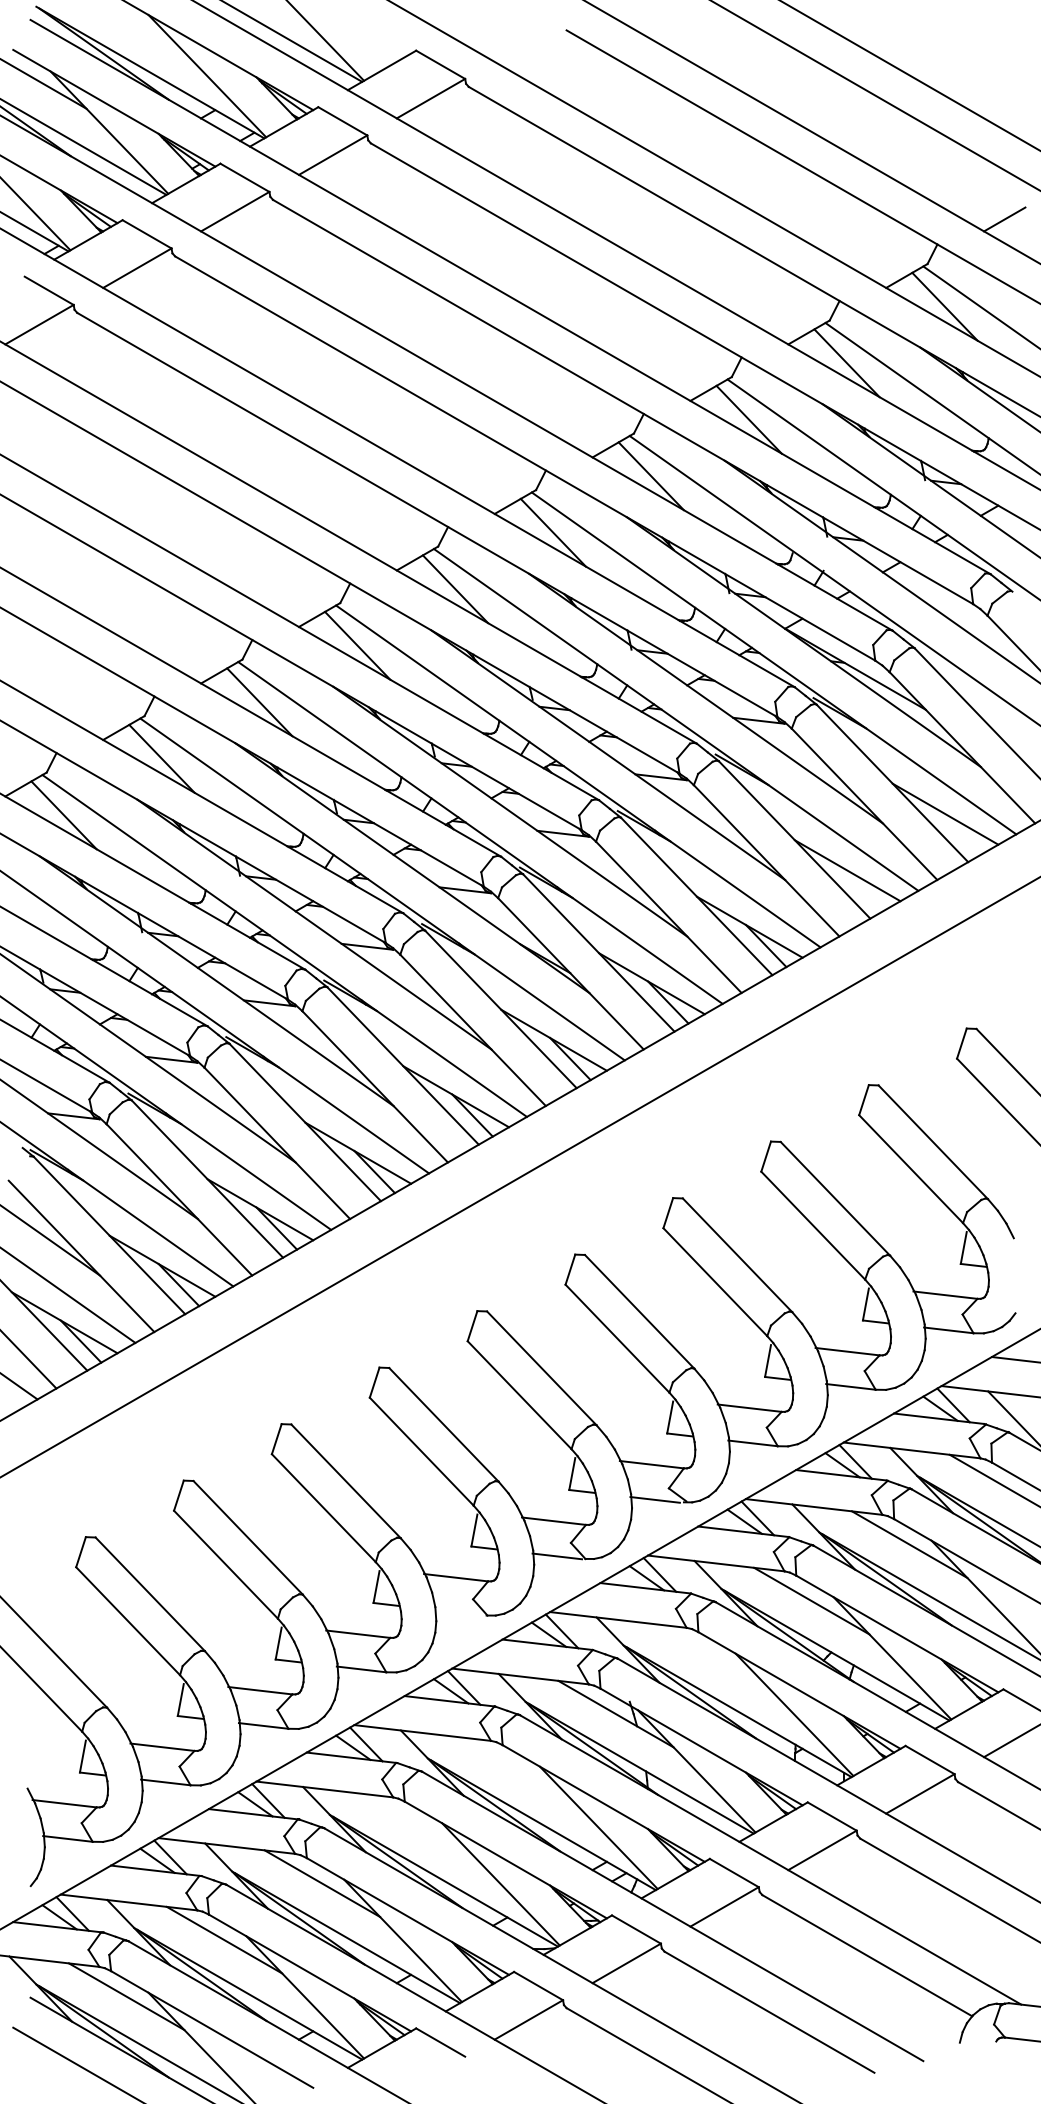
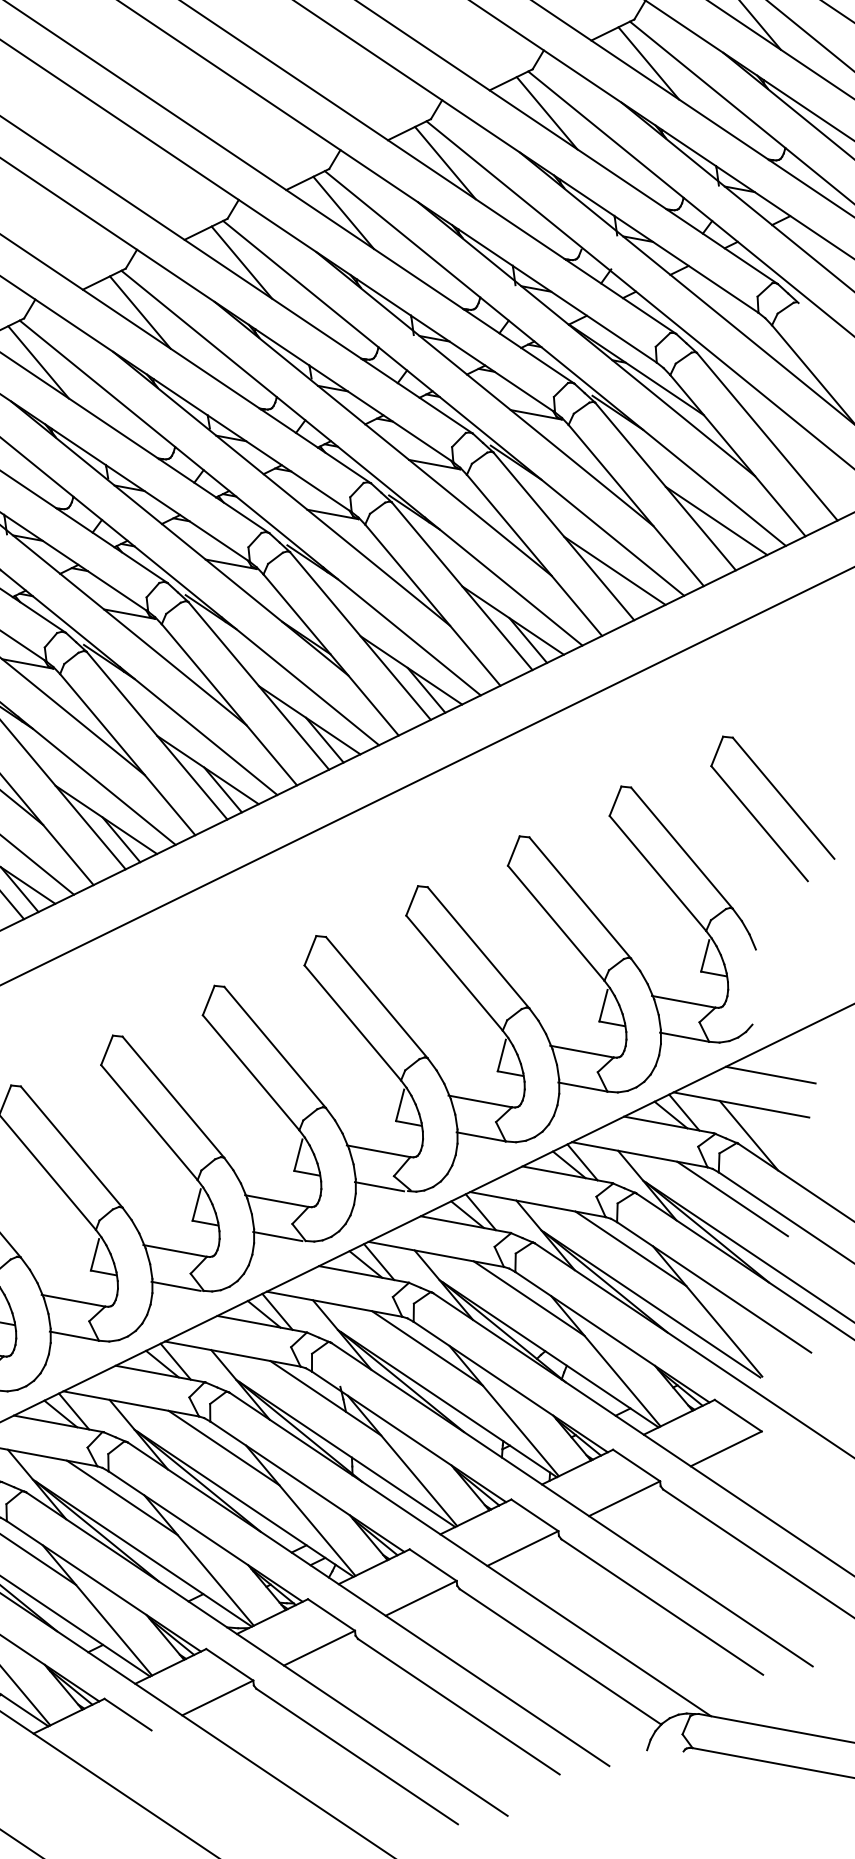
line: (459, 1612) -> (176, 1285), added
line: (713, 1657) -> (427, 1348), added
line: (517, 1770) -> (223, 1447), added
line: (420, 1826) -> (122, 1497), added

